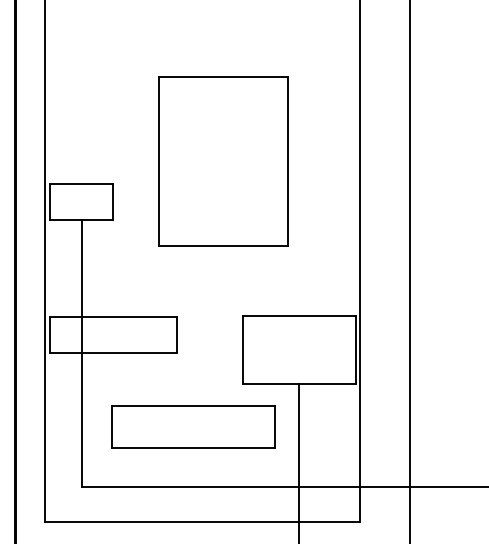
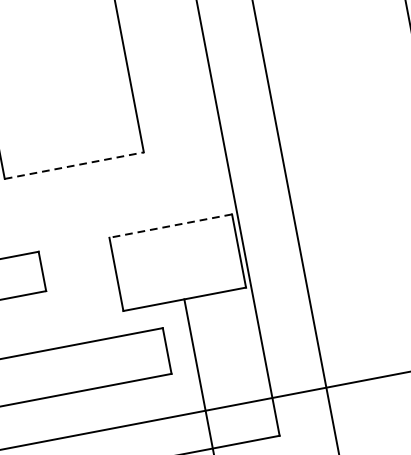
line: (223, 246) -> (74, 166), solid -> dashed
line: (299, 316) -> (171, 226), solid -> dashed

